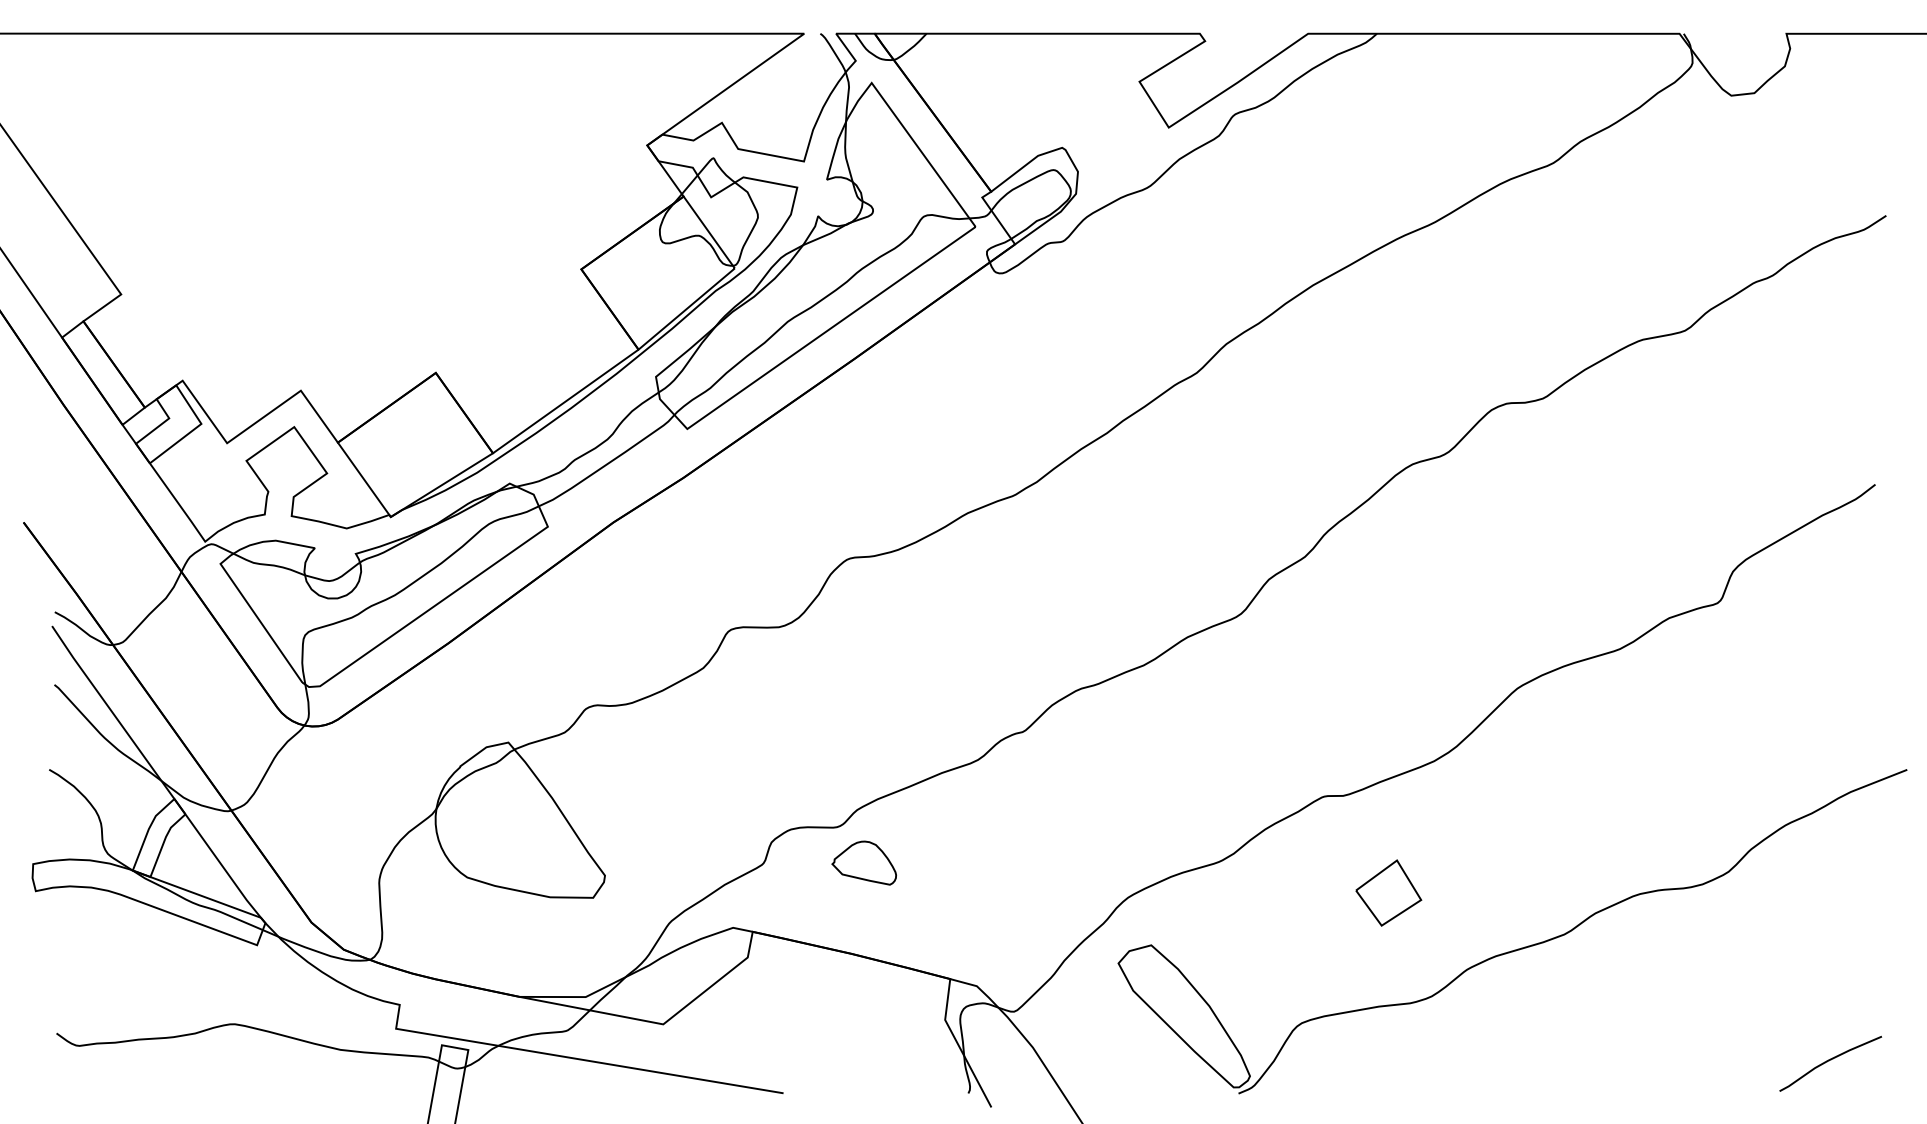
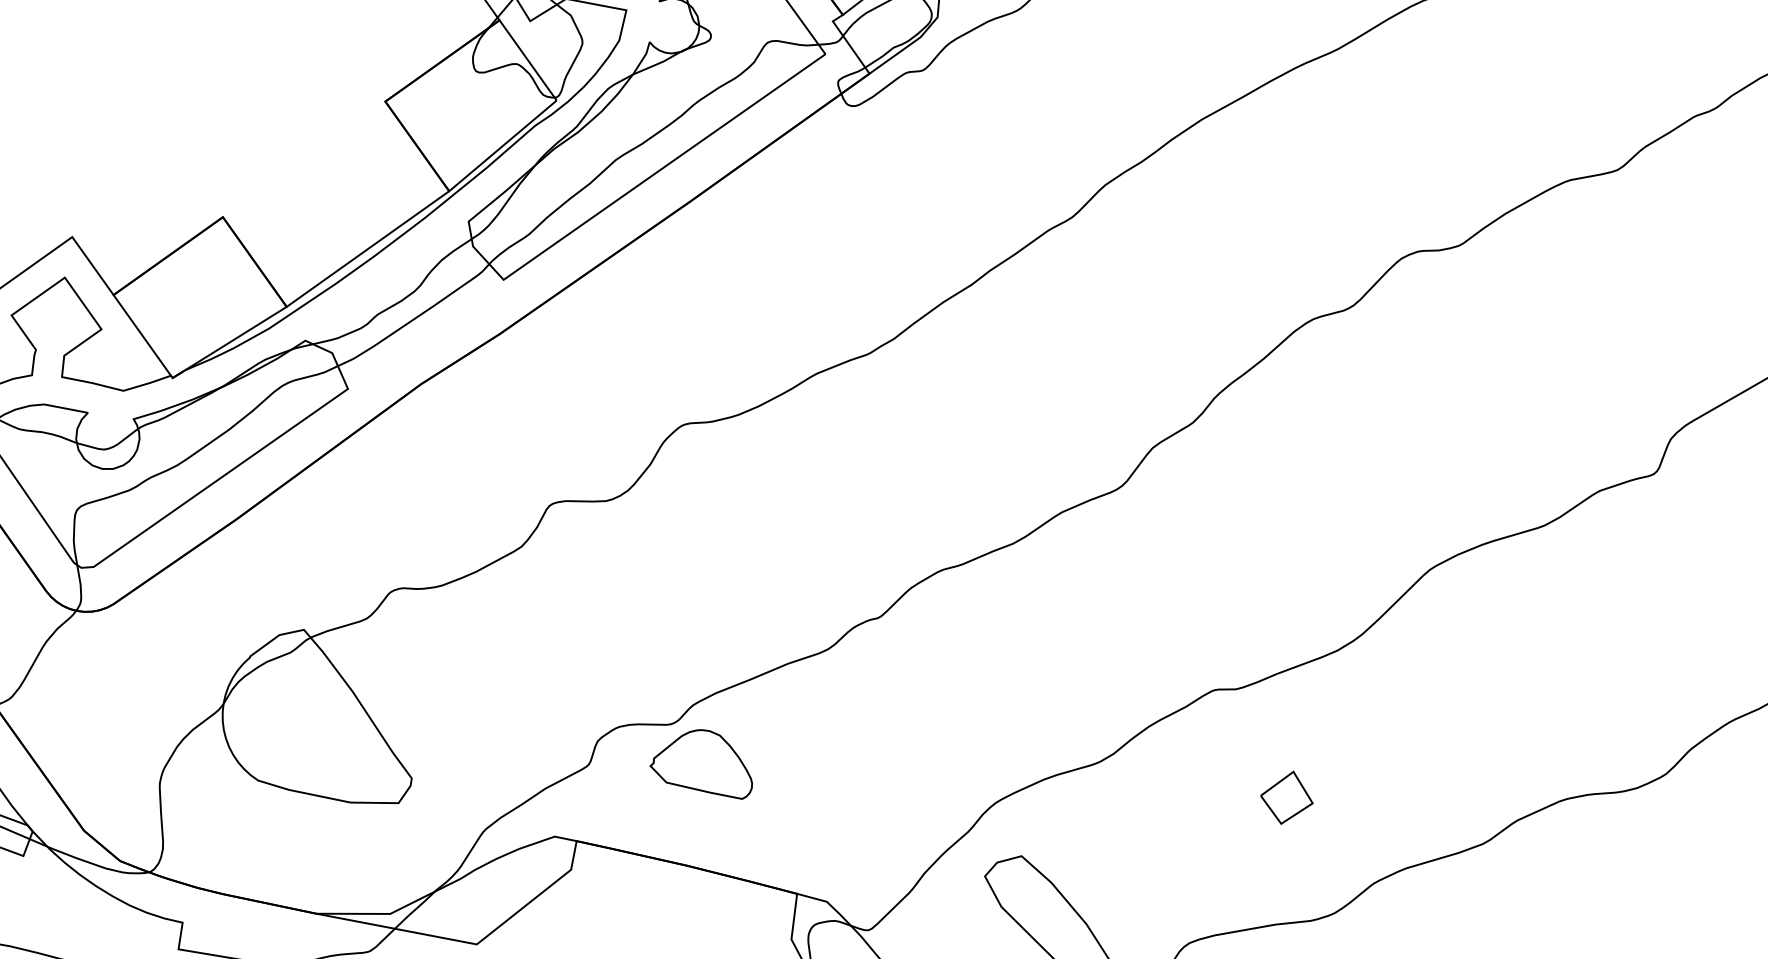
part: (863, 862) -> (700, 763), size x1.43
part: (1389, 892) -> (1287, 797), size x0.71

